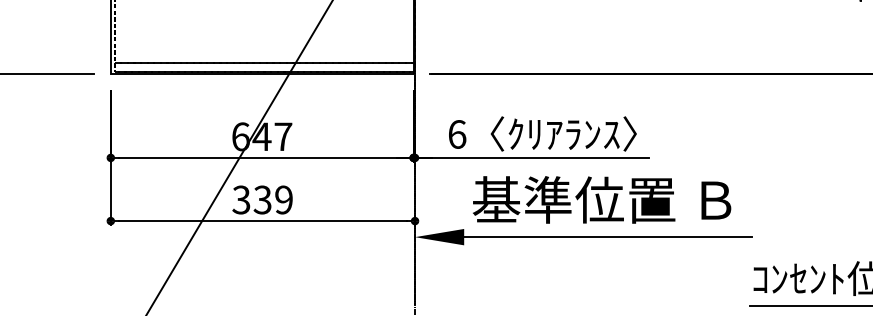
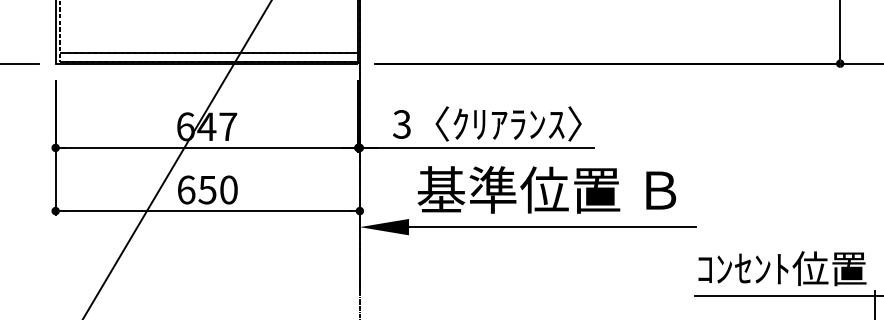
text: (457, 134) -> (402, 124), 6 -> 3
text: (262, 199) -> (207, 189), 339 -> 650

